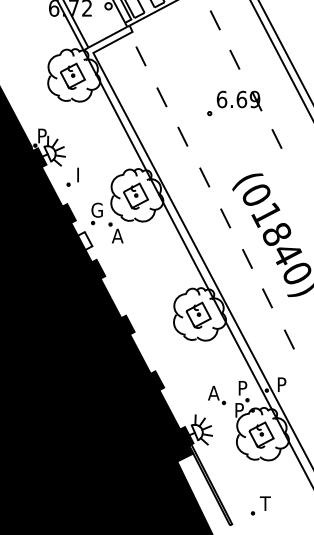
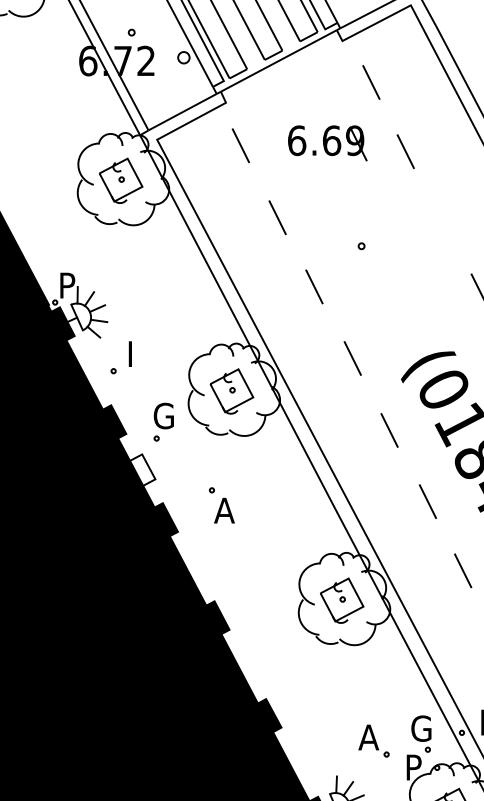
part: (239, 100) -> (327, 142), moved
part: (115, 232) -> (220, 504), moved
text: (243, 387) -> (420, 727), P -> G

